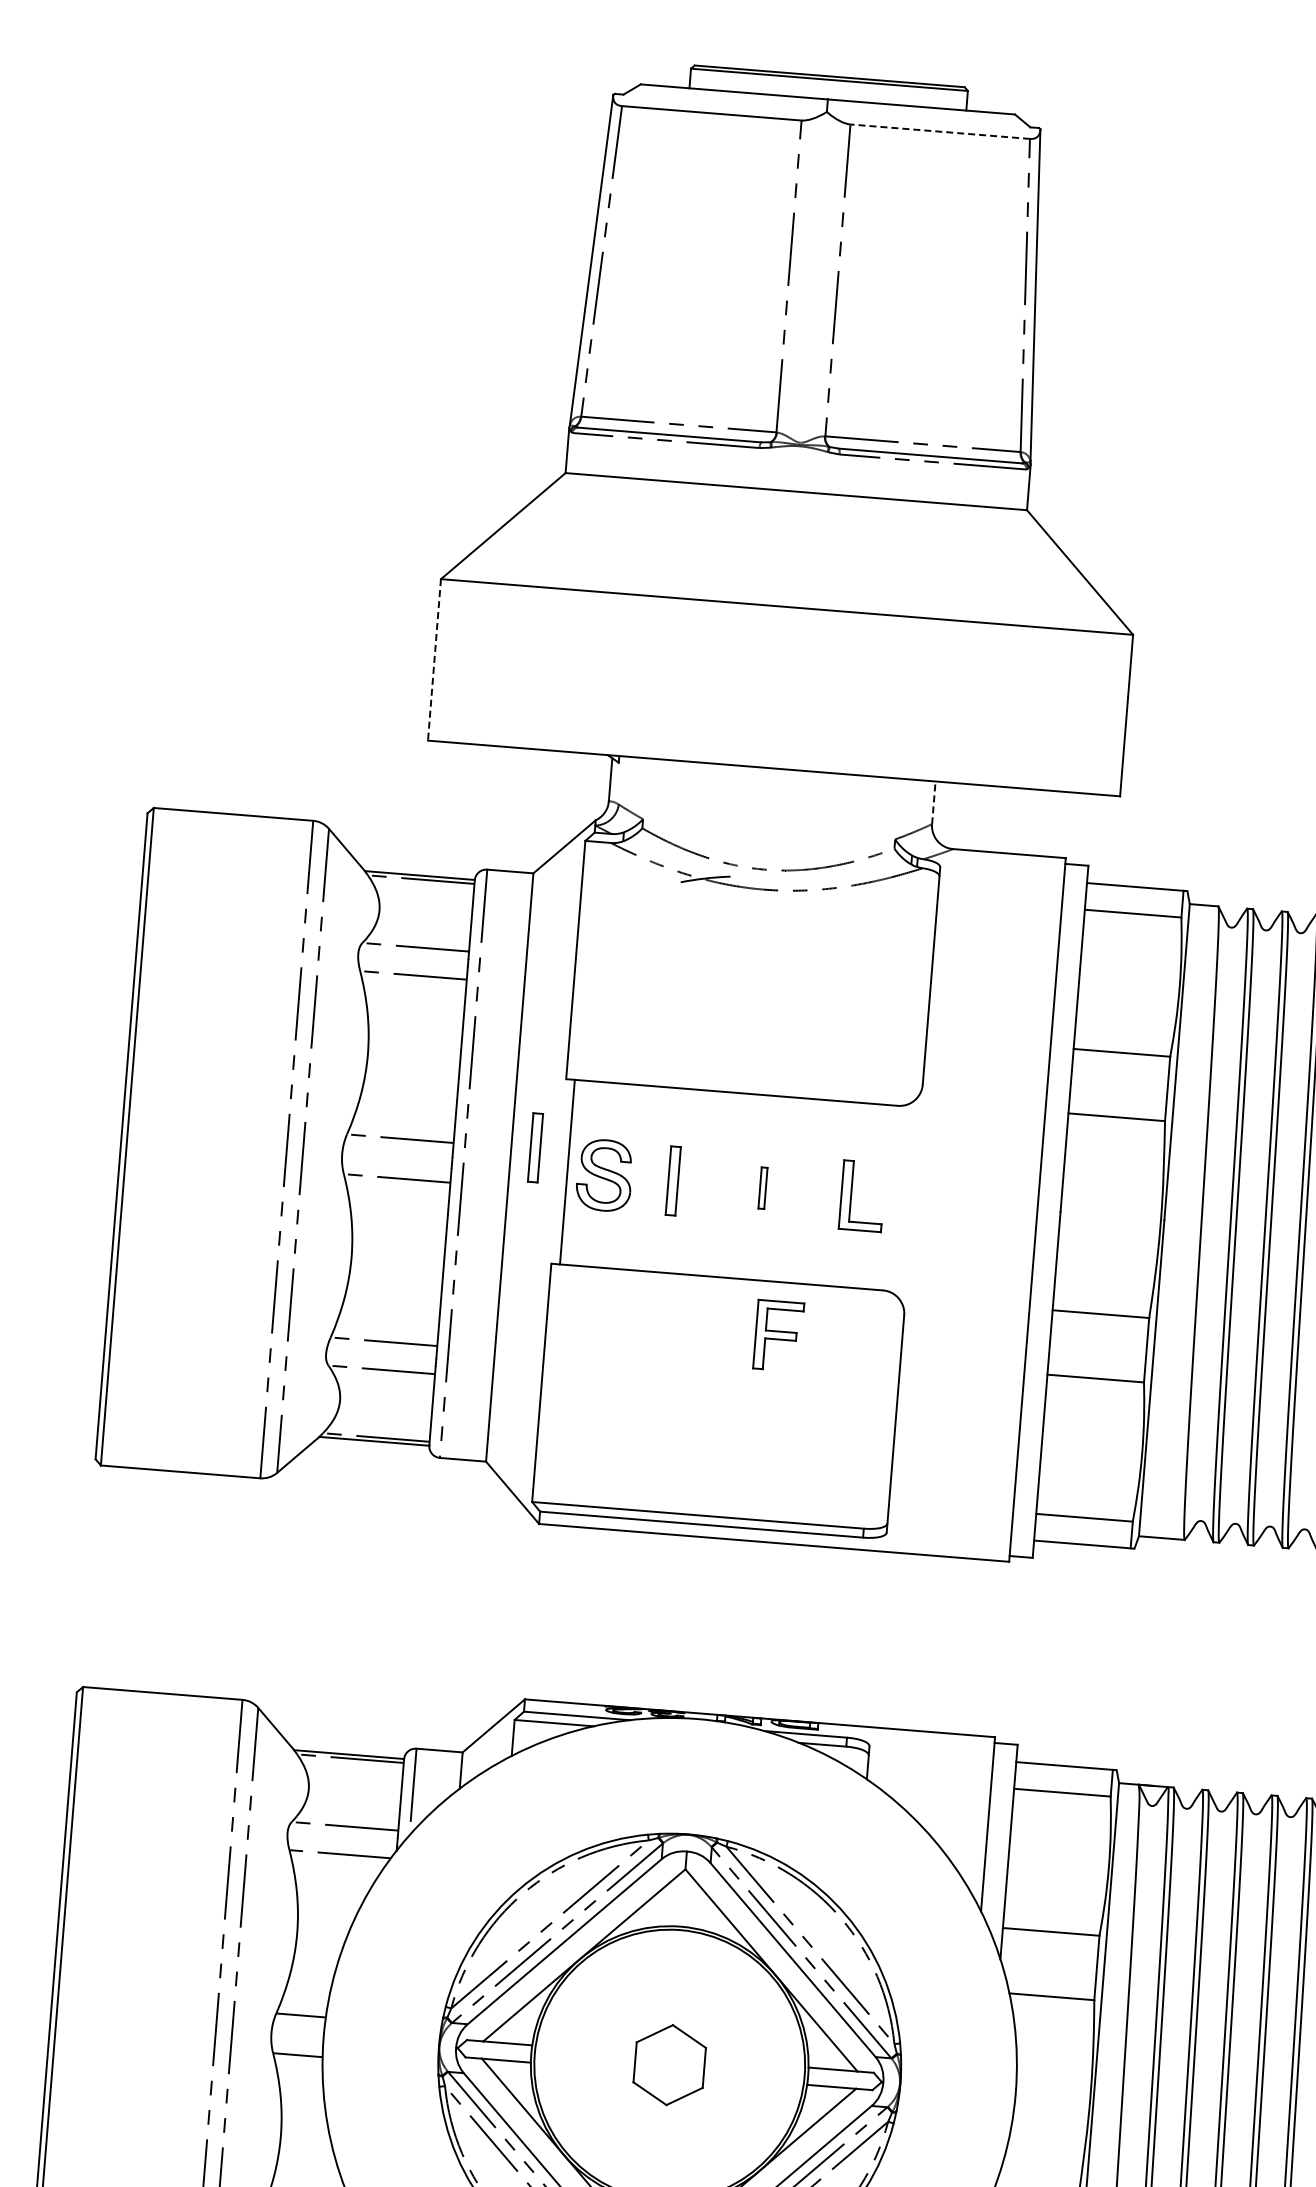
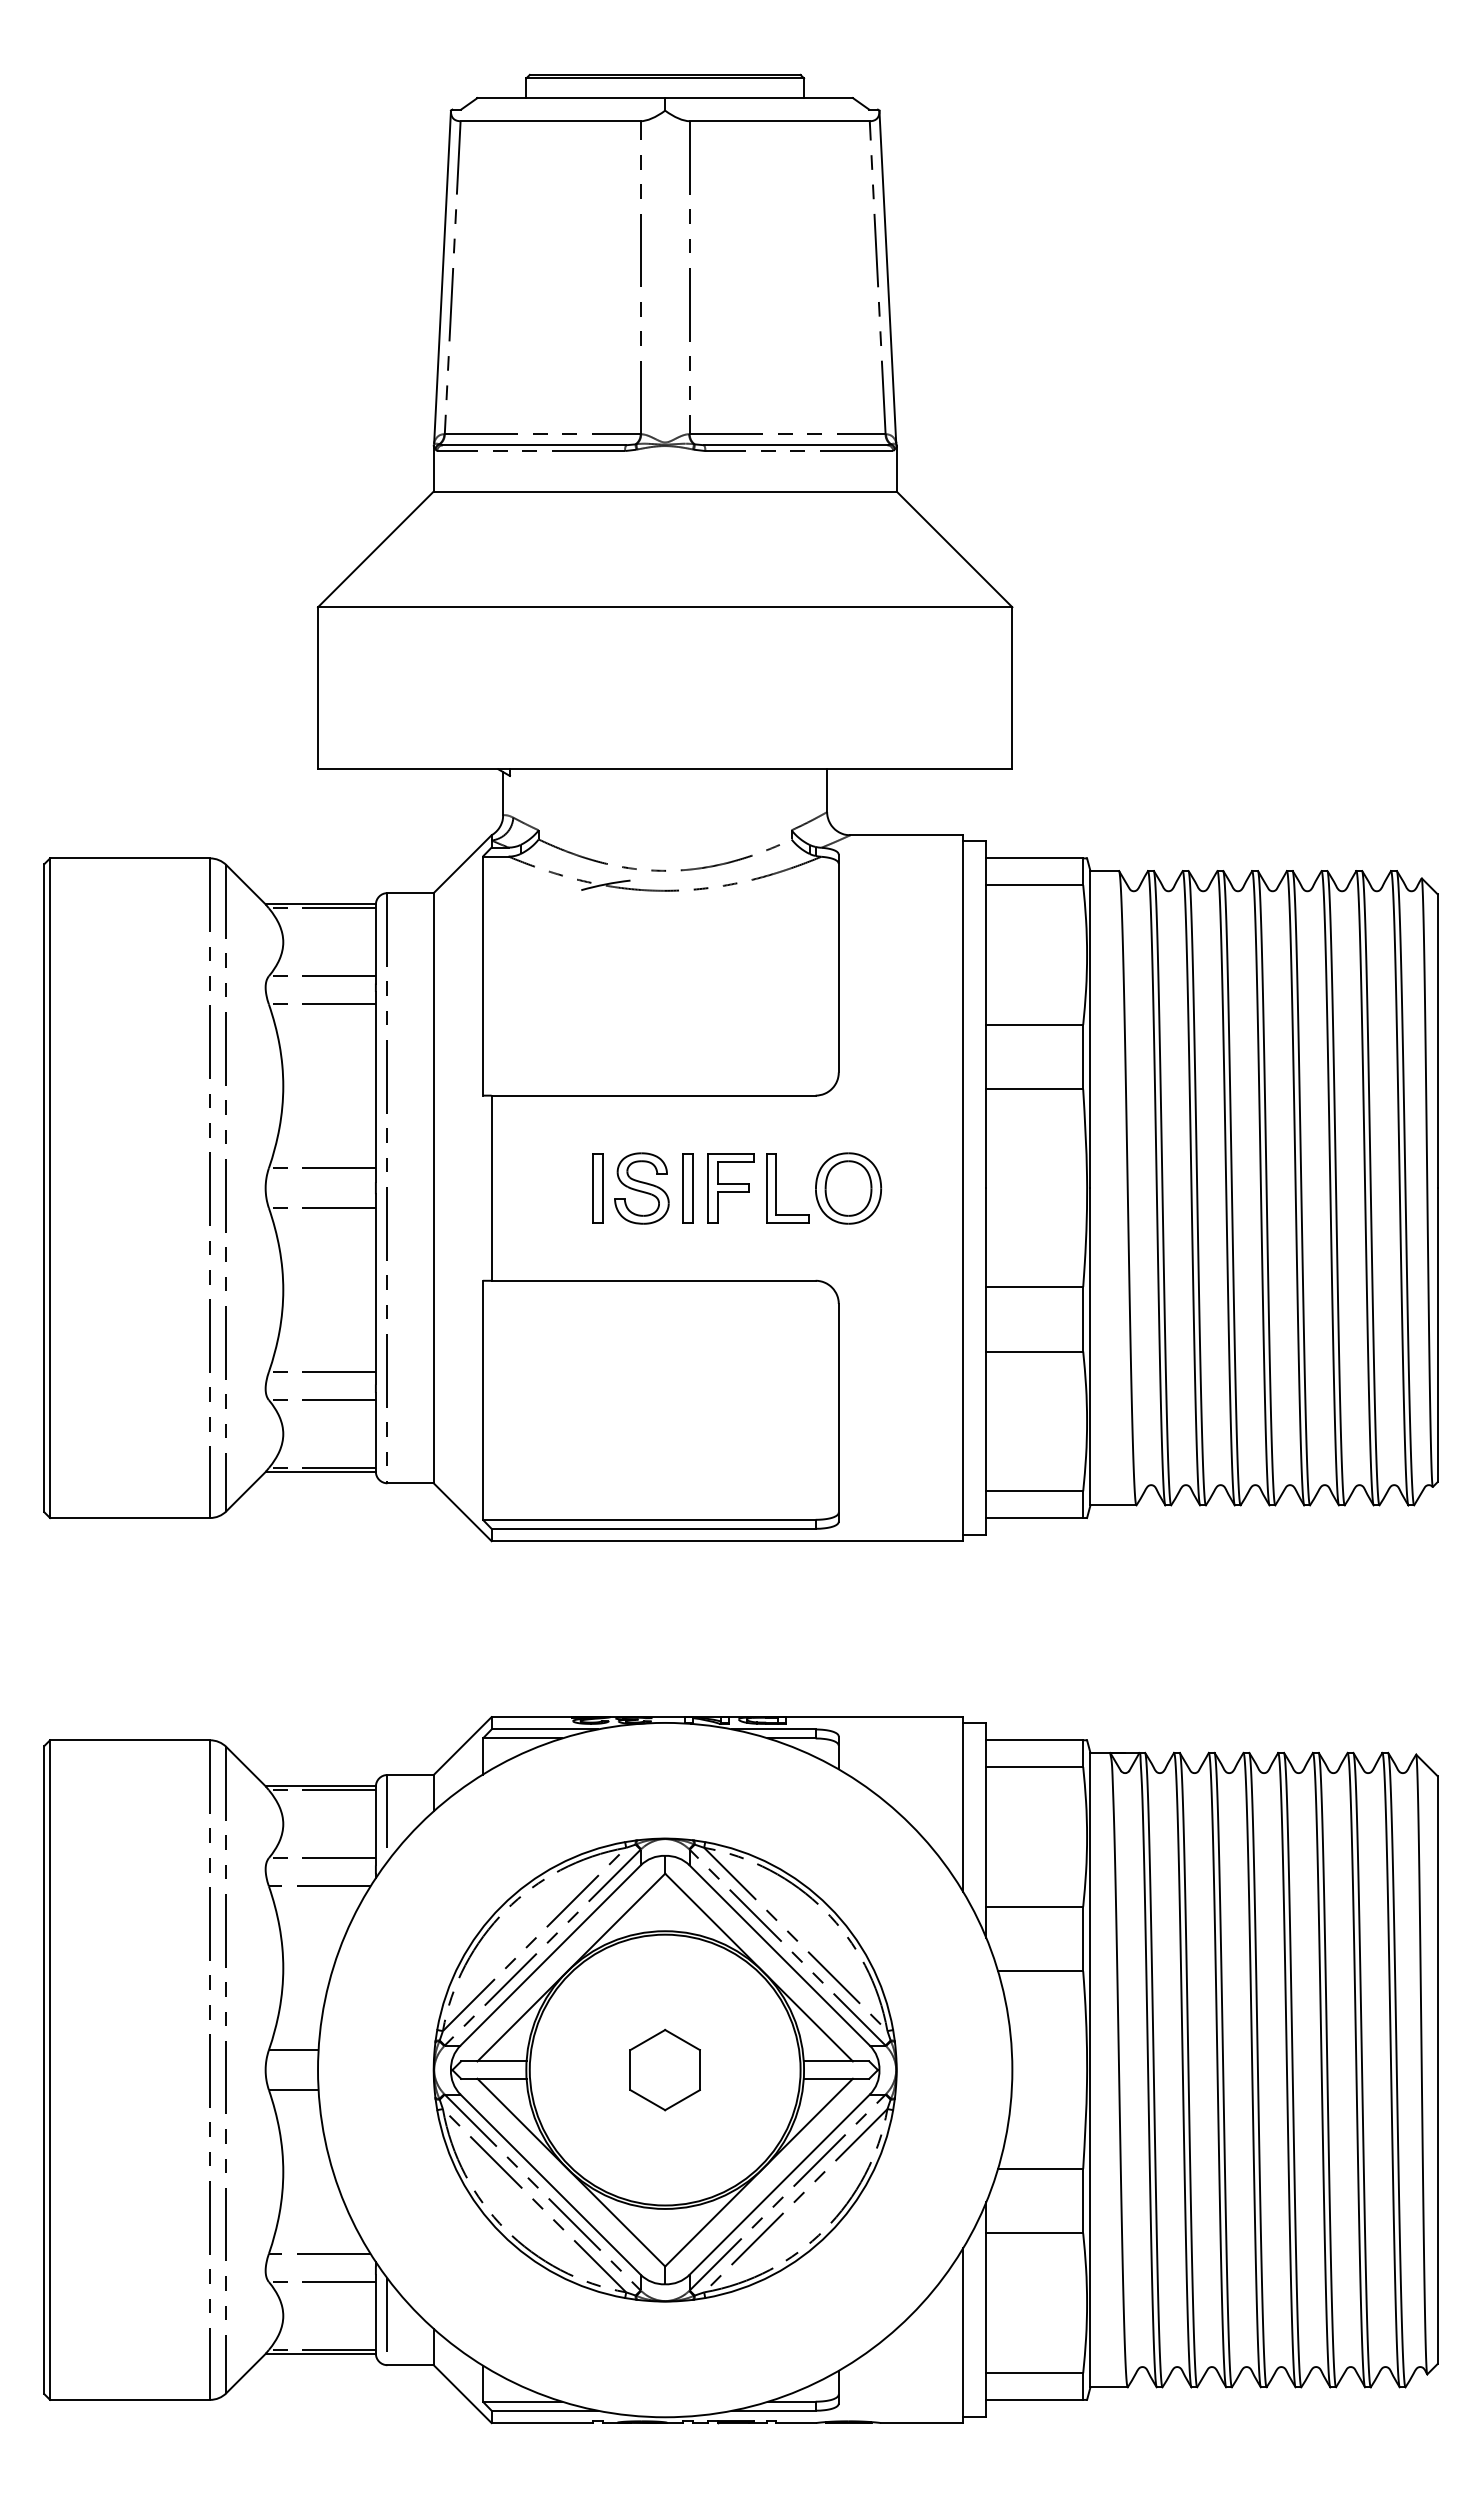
line: (939, 131) -> (779, 121), dashed -> solid
line: (434, 660) -> (318, 688), dashed -> solid
line: (934, 802) -> (827, 790), dashed -> solid
part: (535, 1147) -> (457, 1166), removed
part: (604, 1175) -> (641, 1188), moved
part: (762, 1188) -> (687, 1188), size x1.67
part: (923, 1201) -> (848, 1188), added
part: (777, 1335) -> (730, 1188), moved

